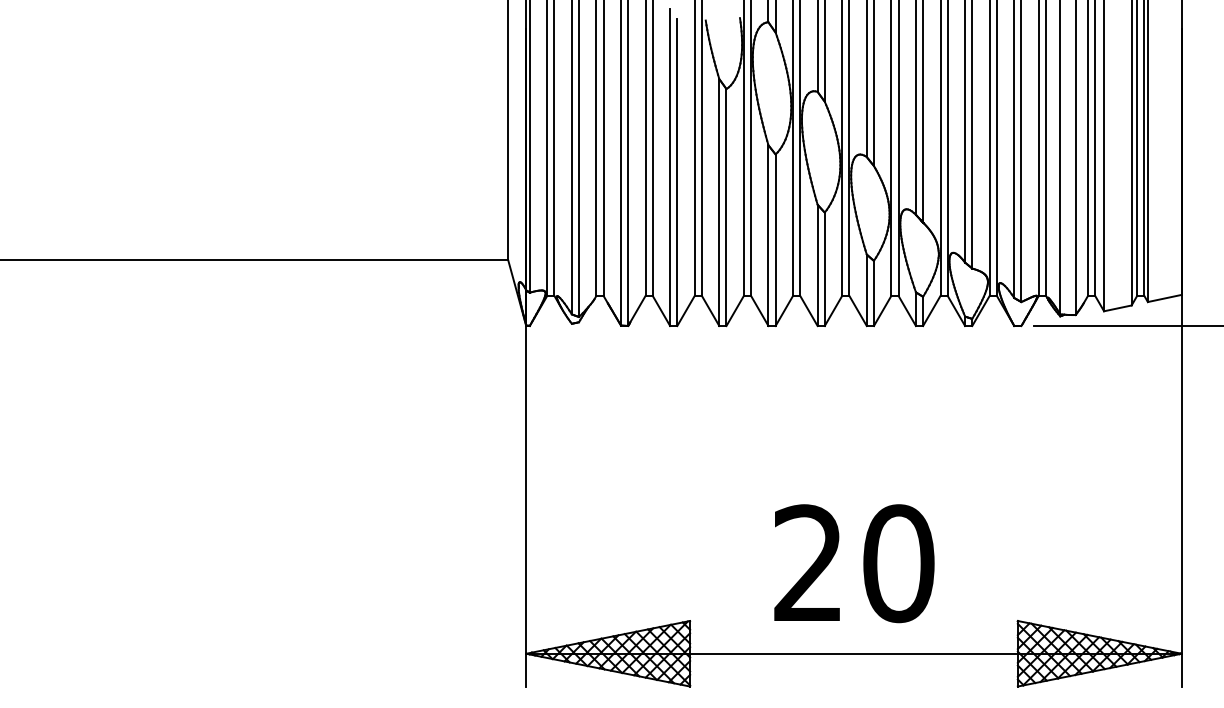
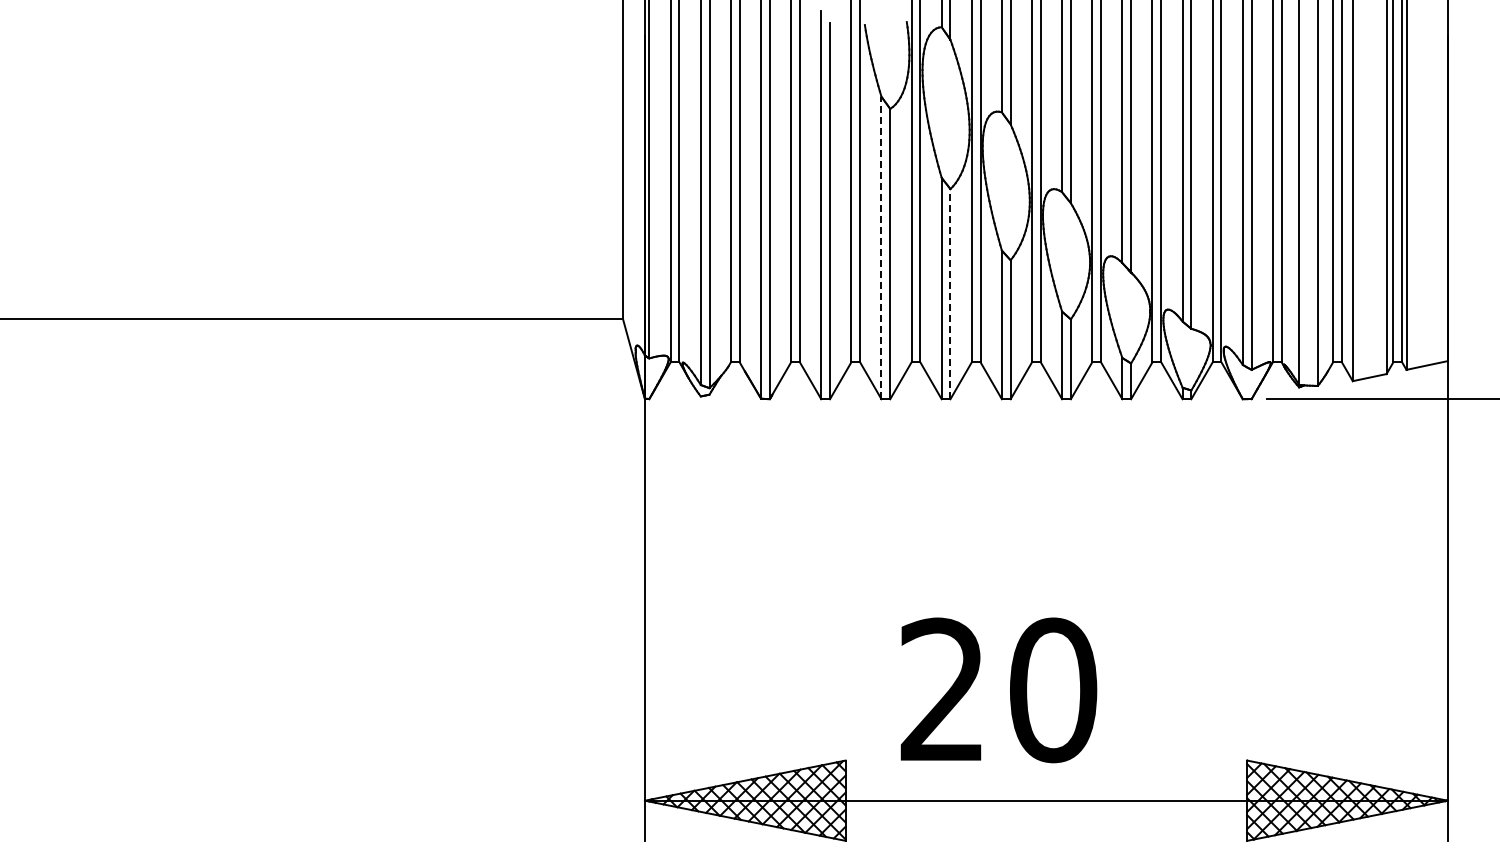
line: (719, 202) -> (881, 247), solid -> dashed
line: (775, 239) -> (950, 293), solid -> dashed
text: (854, 563) -> (998, 690), moved

